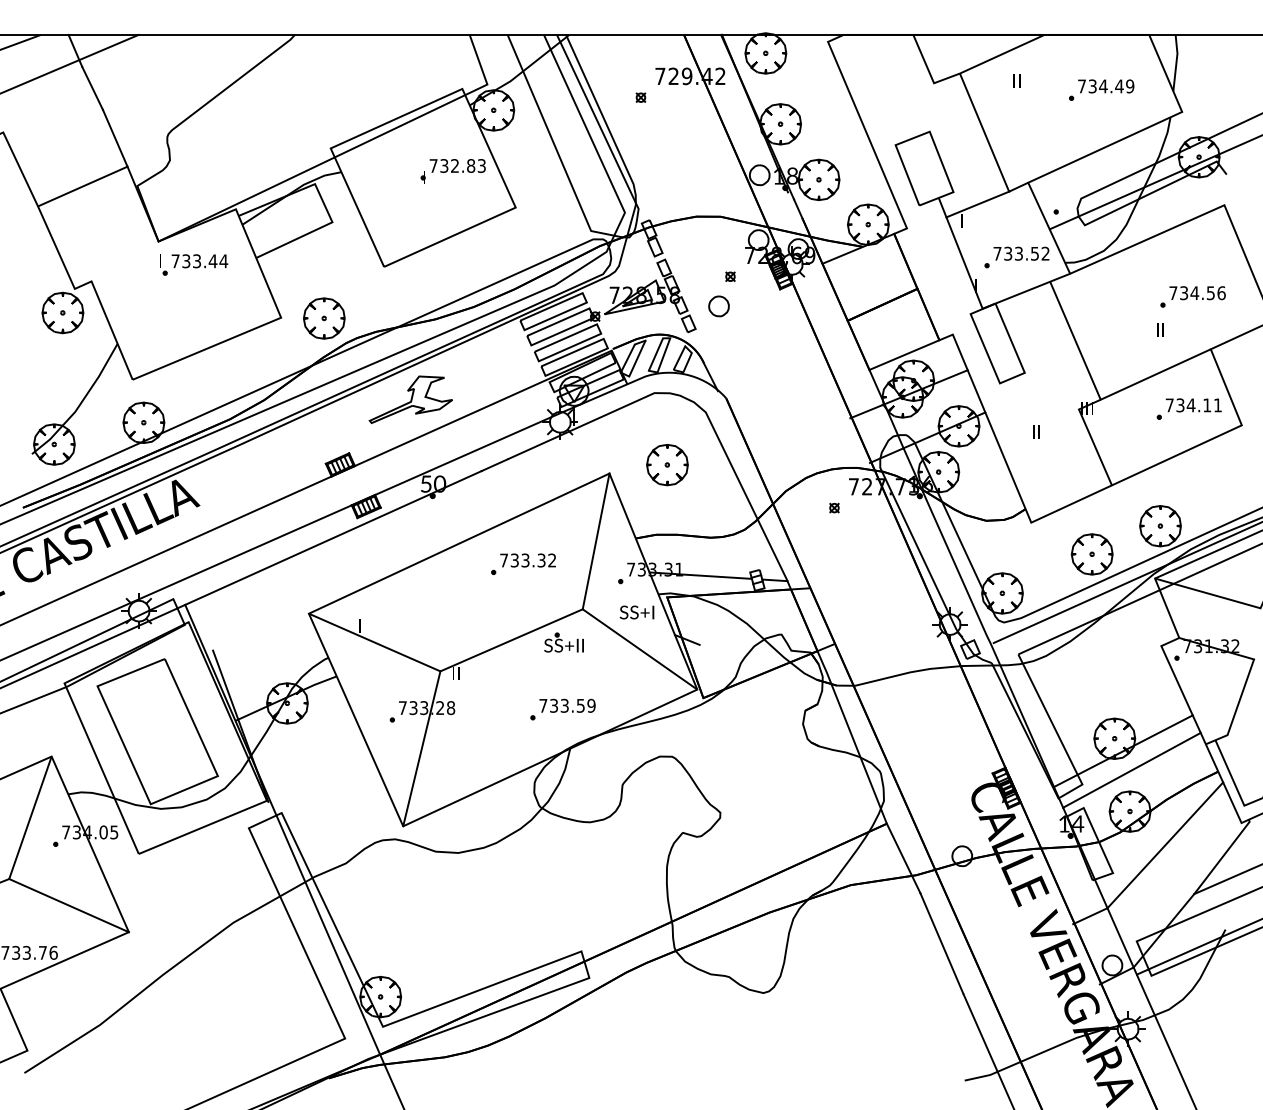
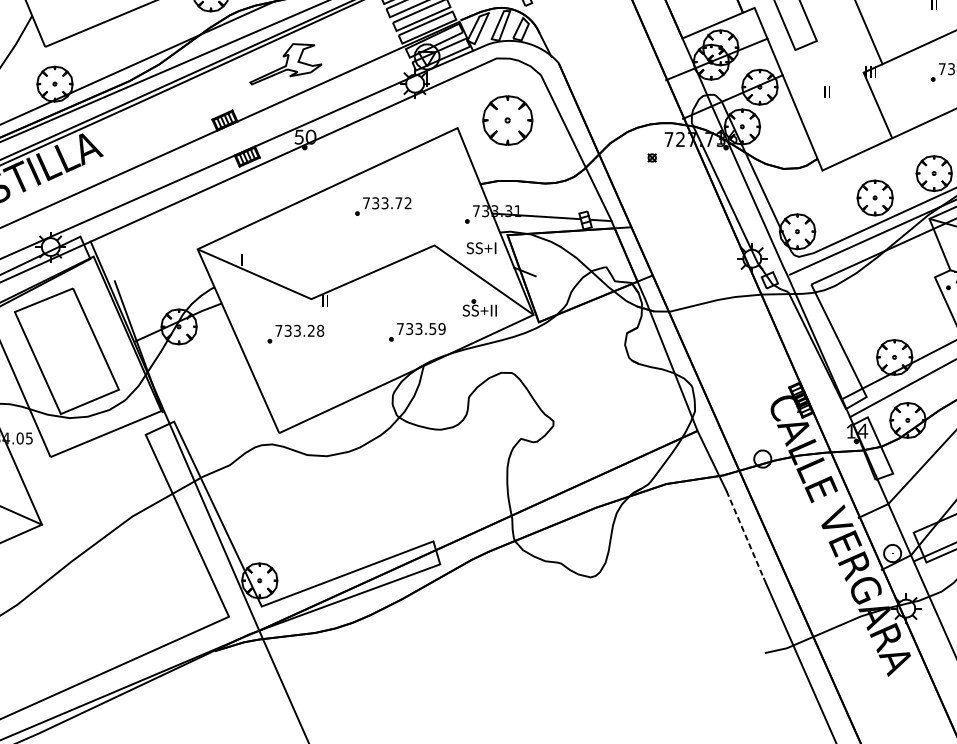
part: (667, 465) -> (507, 121), size x1.4
line: (595, 541) -> (445, 186), removed
text: (541, 560) -> (398, 203), 733.32 -> 733.72
part: (563, 642) -> (479, 307), moved
line: (421, 748) -> (295, 365), removed
line: (942, 943) -> (745, 534), solid -> dashed

